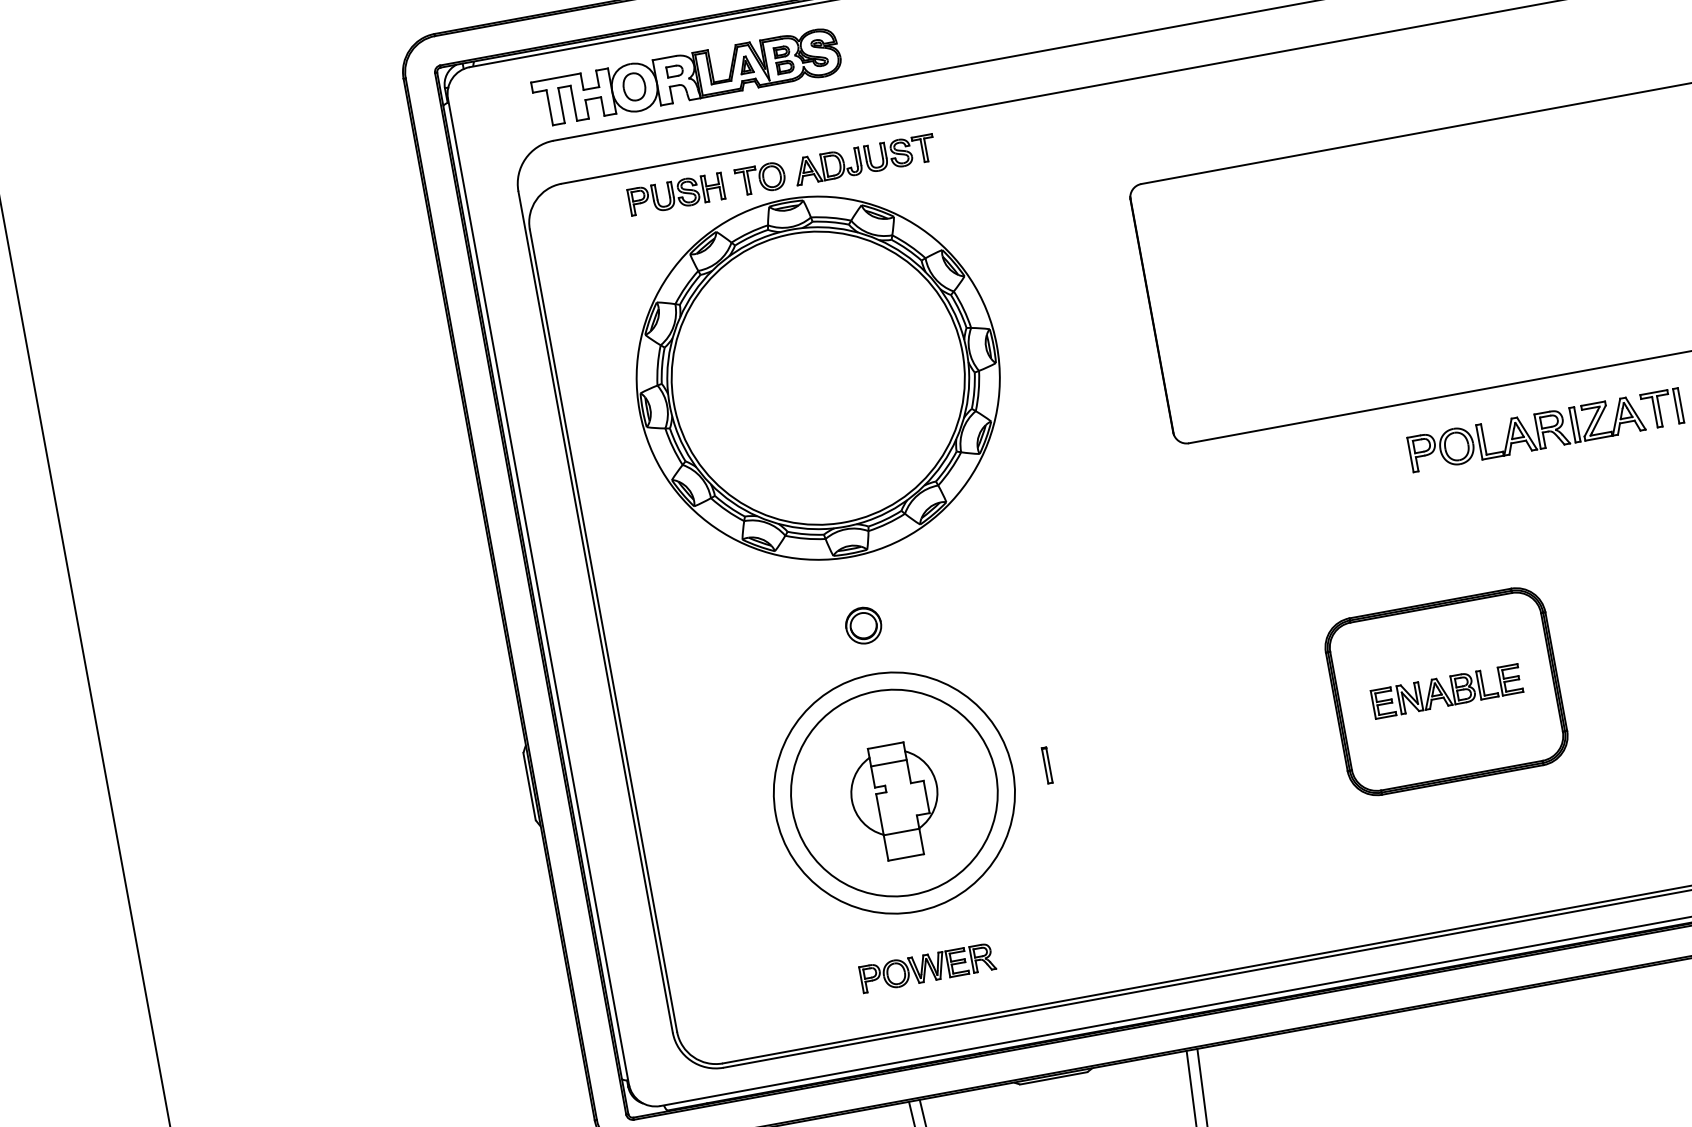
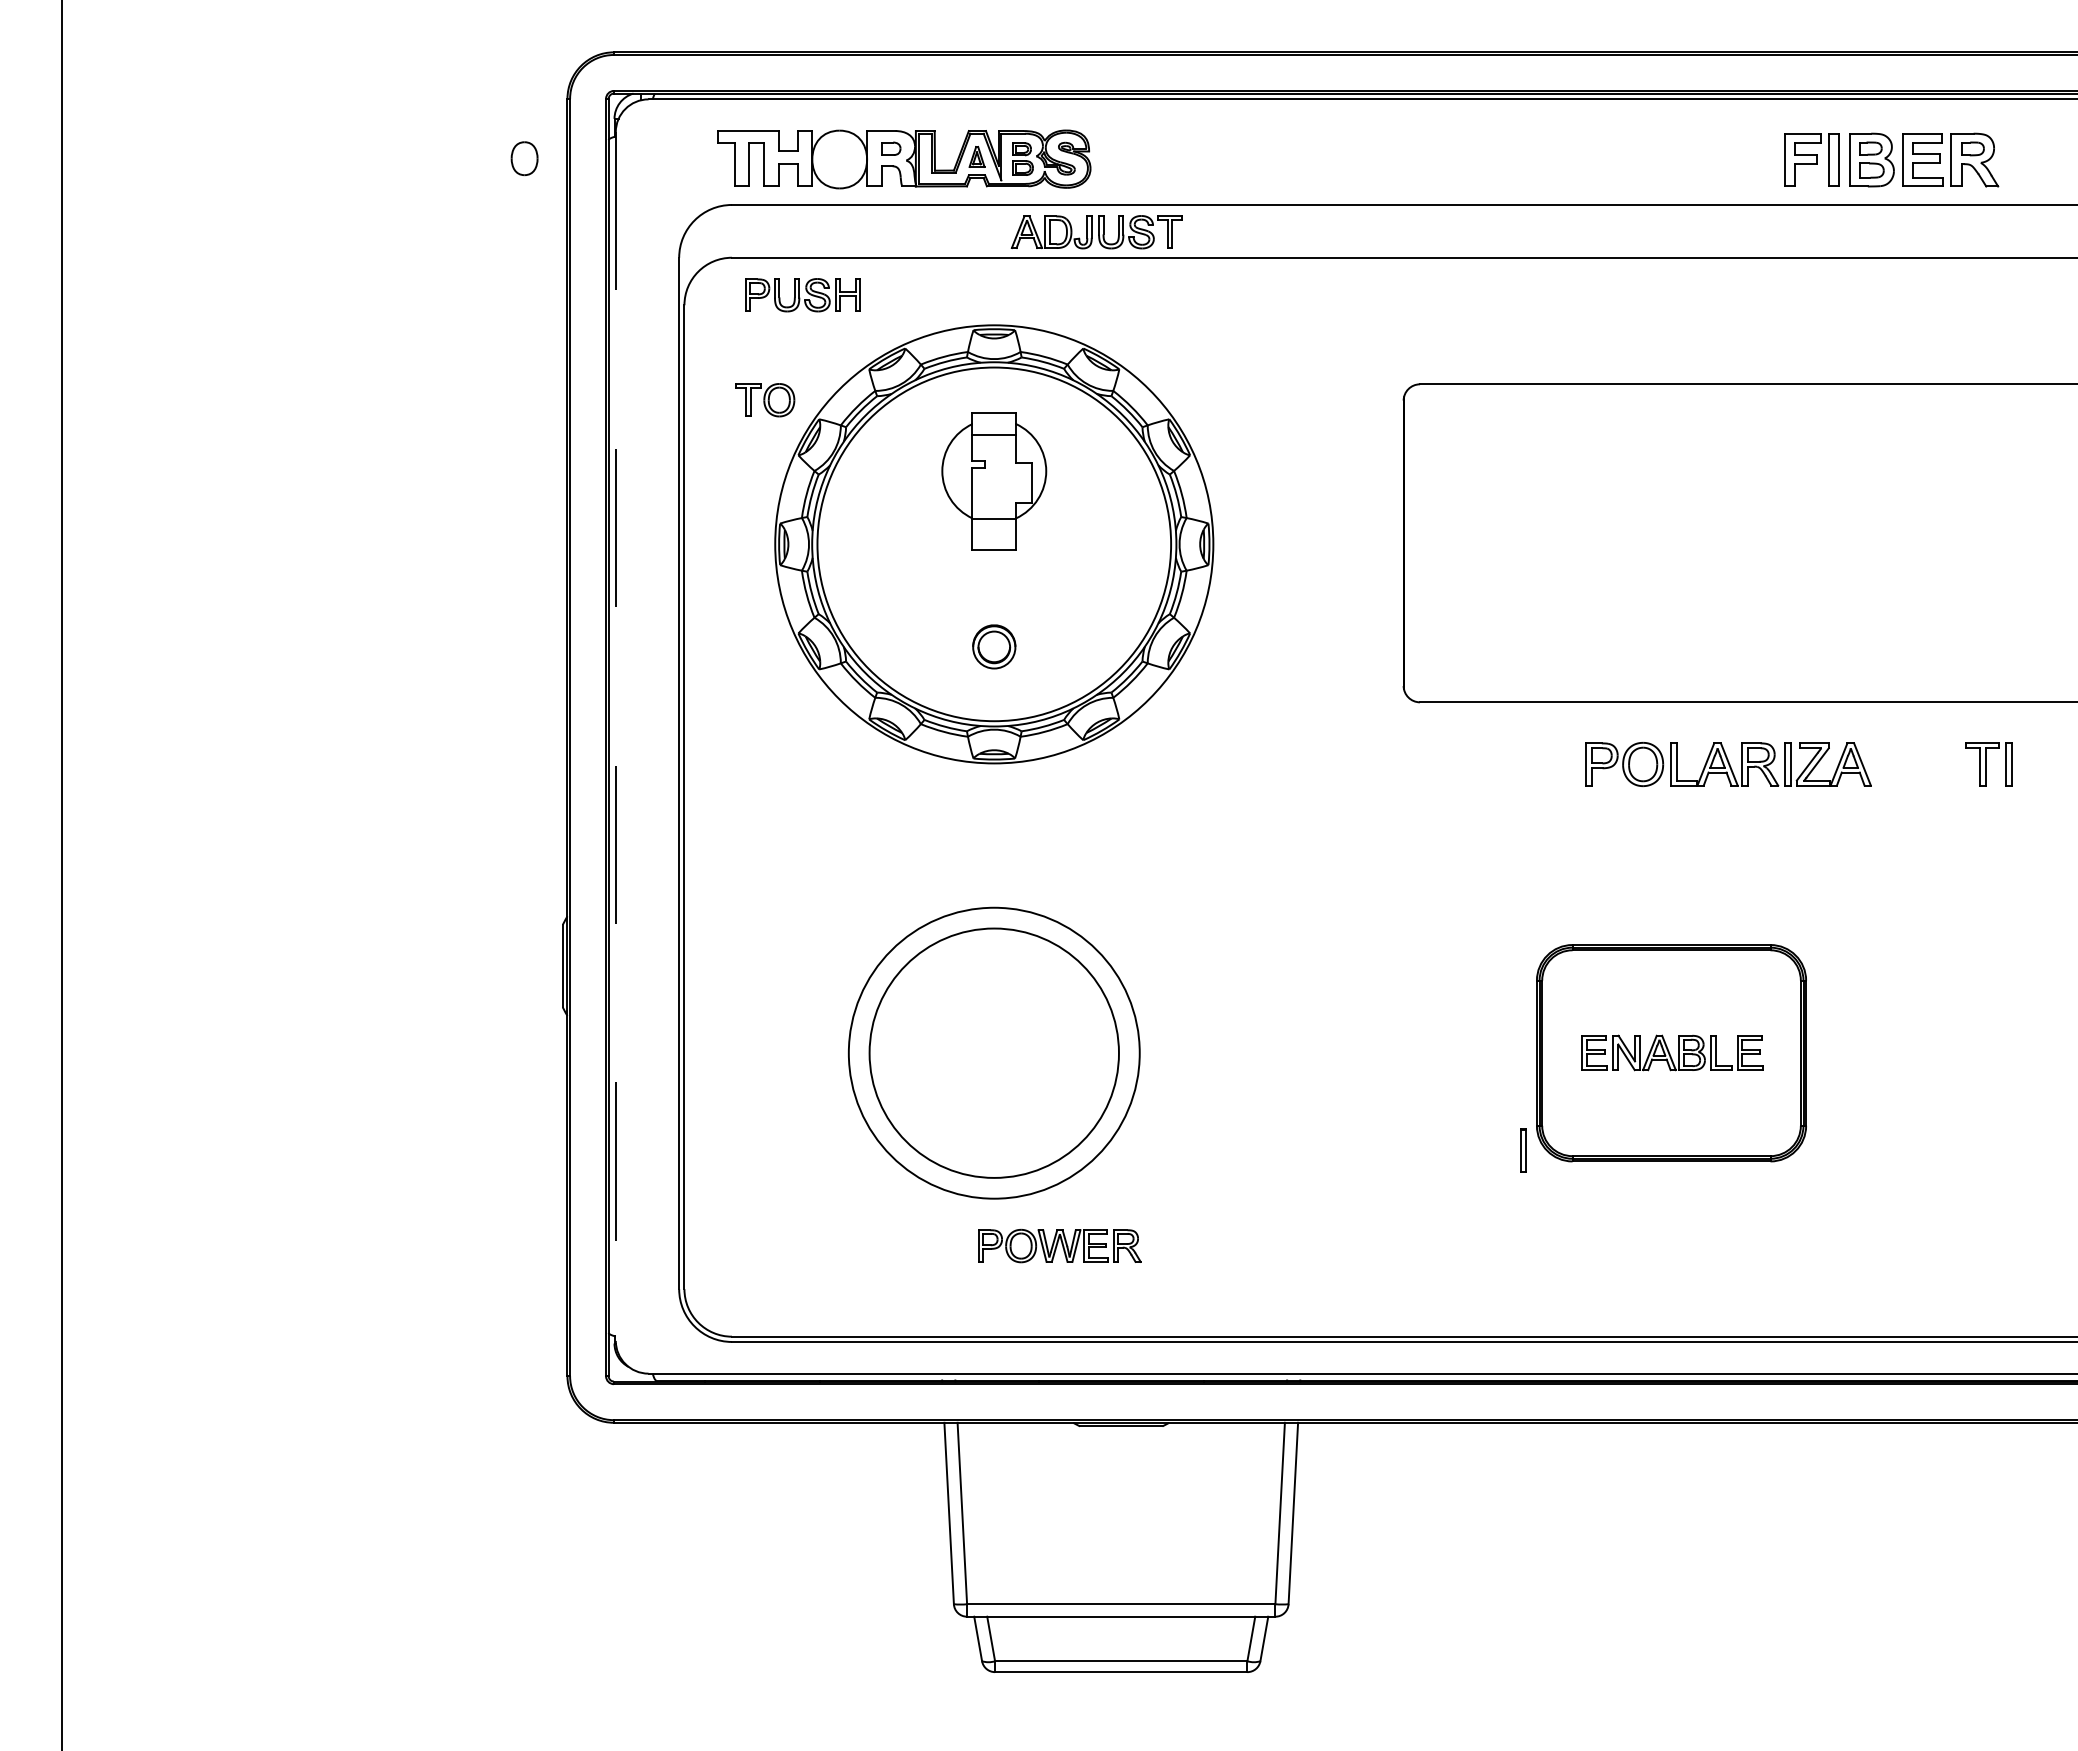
part: (634, 86) -> (524, 158), moved
part: (864, 160) -> (1096, 232), moved
part: (760, 179) -> (765, 400), moved
part: (676, 194) -> (802, 295), moved
part: (1526, 433) -> (1728, 764), moved
line: (538, 592) -> (615, 737), solid -> dashed
part: (863, 625) -> (994, 646), moved
part: (1047, 765) -> (1523, 1150), moved
part: (896, 801) -> (994, 481), moved
part: (927, 967) -> (1059, 1245), moved

